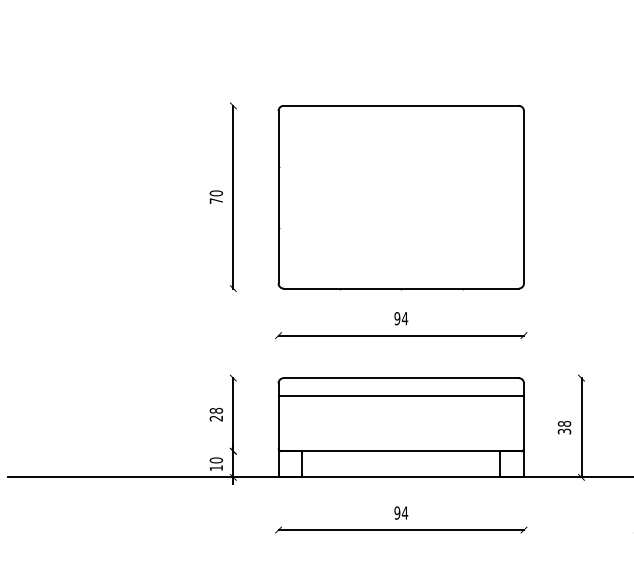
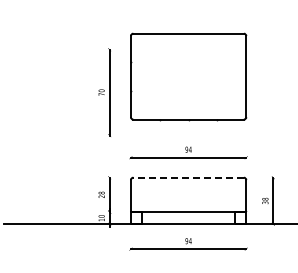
part: (401, 196) -> (188, 76), moved
line: (401, 377) -> (188, 177), solid -> dashed
line: (401, 396) -> (188, 186), removed

